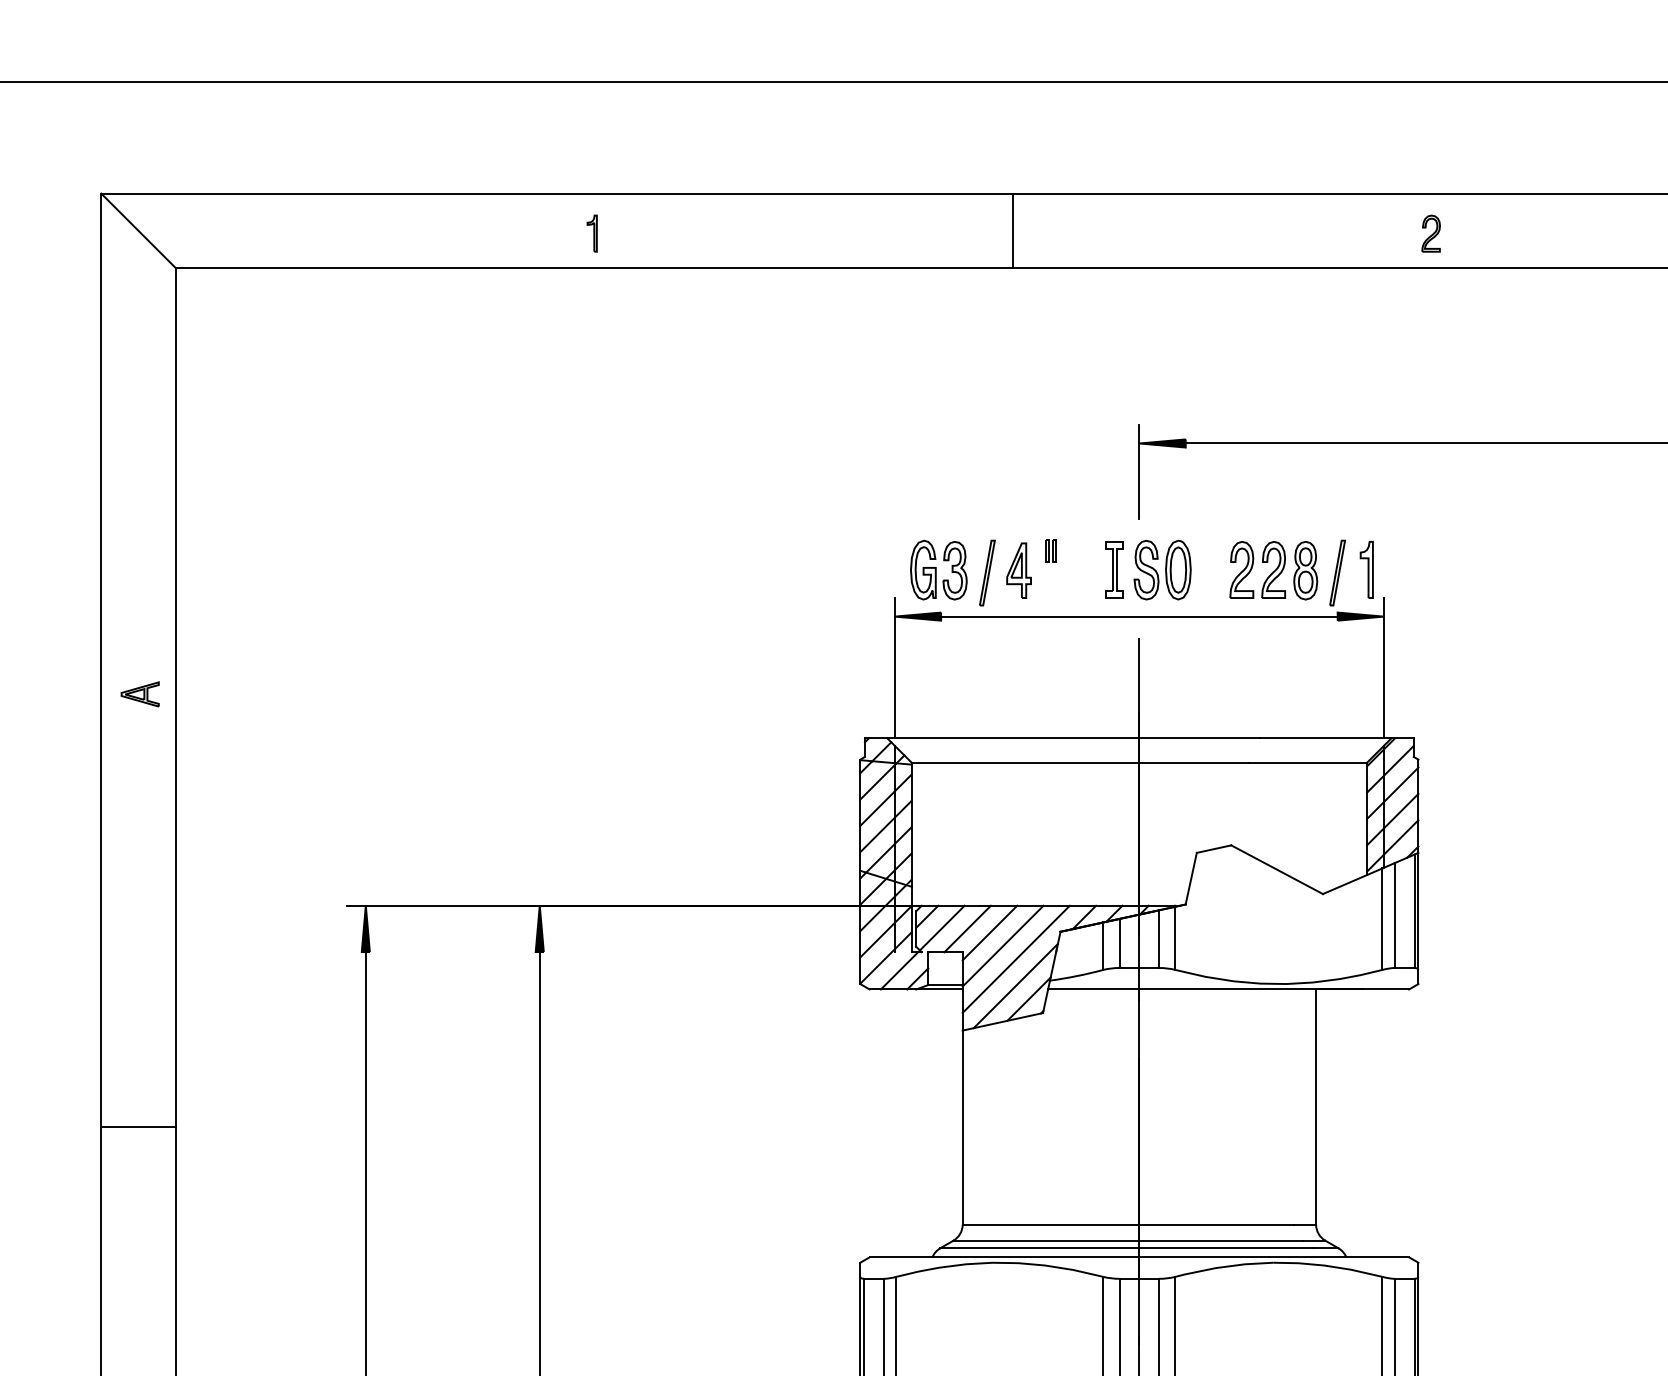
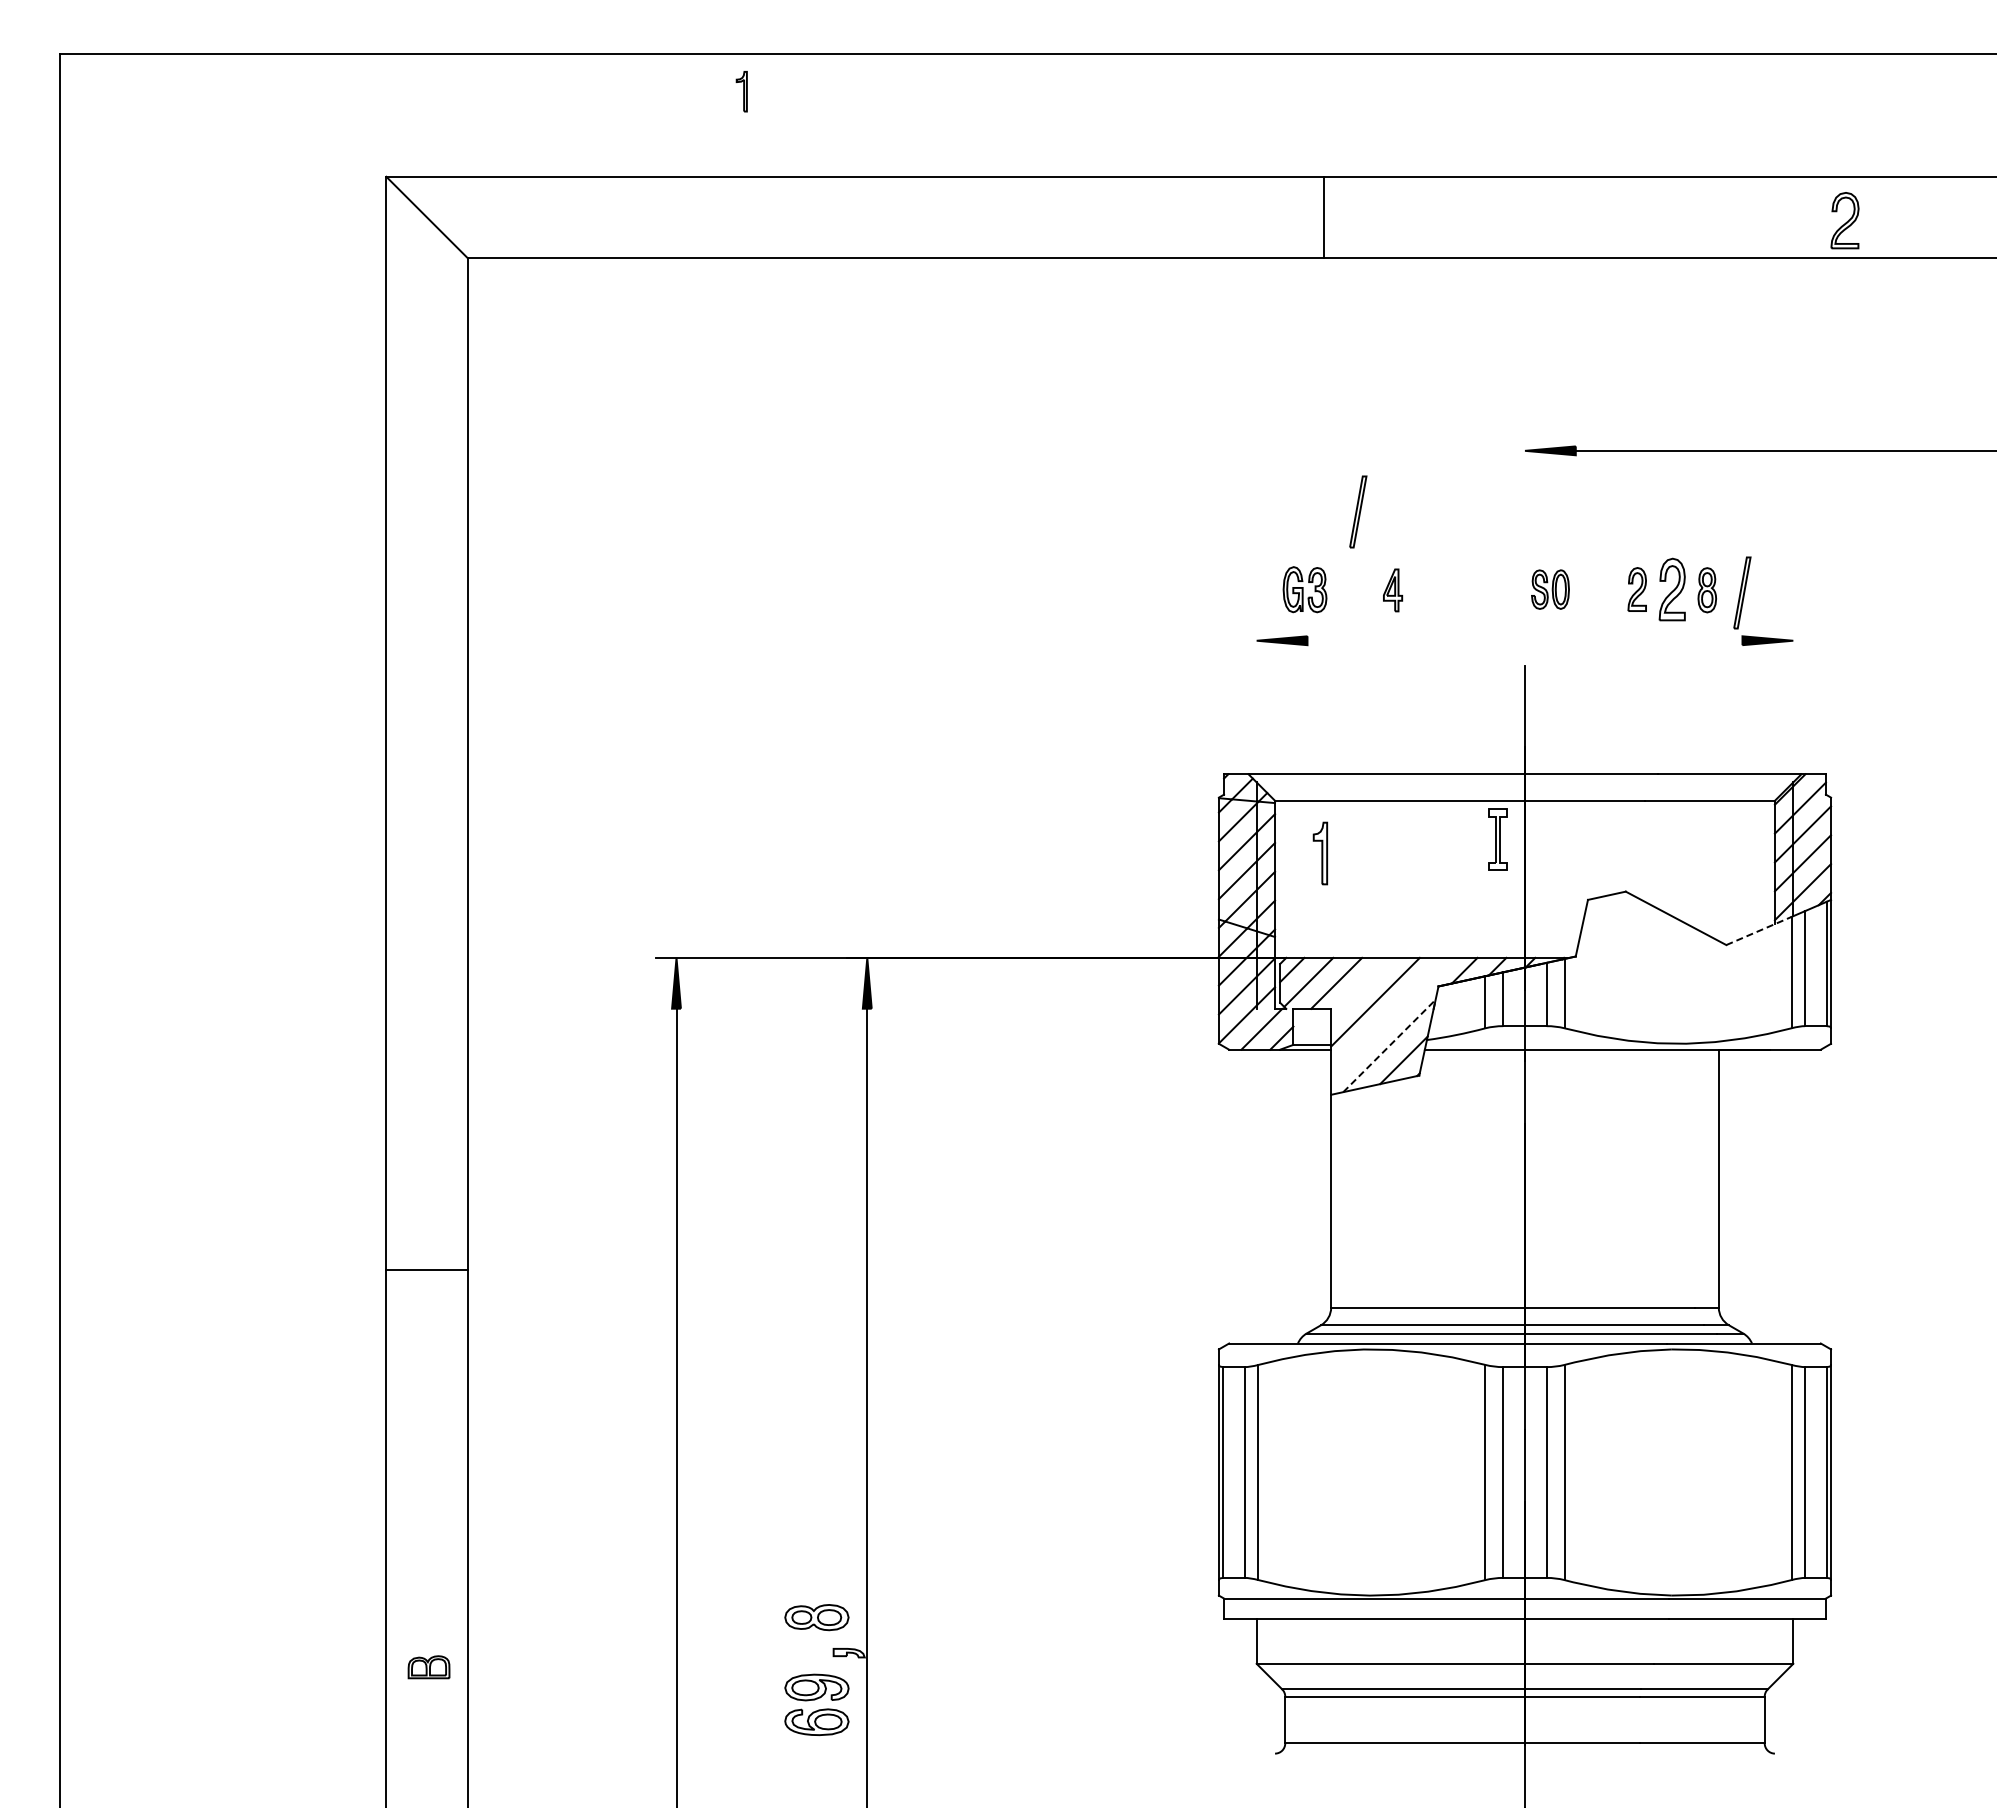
line: (1013, 230) -> (1324, 217), moved
part: (591, 233) -> (741, 91), moved
part: (1430, 233) -> (1844, 220), size x1.4
line: (1138, 471) -> (1524, 481), removed
part: (1051, 550) -> (1428, 568), removed
part: (938, 569) -> (1304, 589), size x0.7
part: (1114, 569) -> (1497, 839), moved
part: (1162, 569) -> (1550, 589), size x0.6
part: (1241, 569) -> (1636, 589), size x0.7
part: (1304, 569) -> (1706, 589), size x0.7
part: (1366, 569) -> (1320, 853), moved
part: (1018, 570) -> (1392, 590), size x0.7
part: (987, 572) -> (1358, 511), moved
line: (1138, 616) -> (1524, 640), removed
line: (894, 668) -> (1256, 697), removed
line: (1384, 668) -> (1793, 697), removed
part: (139, 693) -> (428, 725), removed
line: (1353, 880) -> (1759, 930), solid -> dashed
line: (989, 932) -> (1360, 987), removed
line: (1015, 959) -> (1389, 1016), removed
line: (1015, 985) -> (1389, 1045), solid -> dashed
line: (137, 1126) -> (426, 1270), moved

